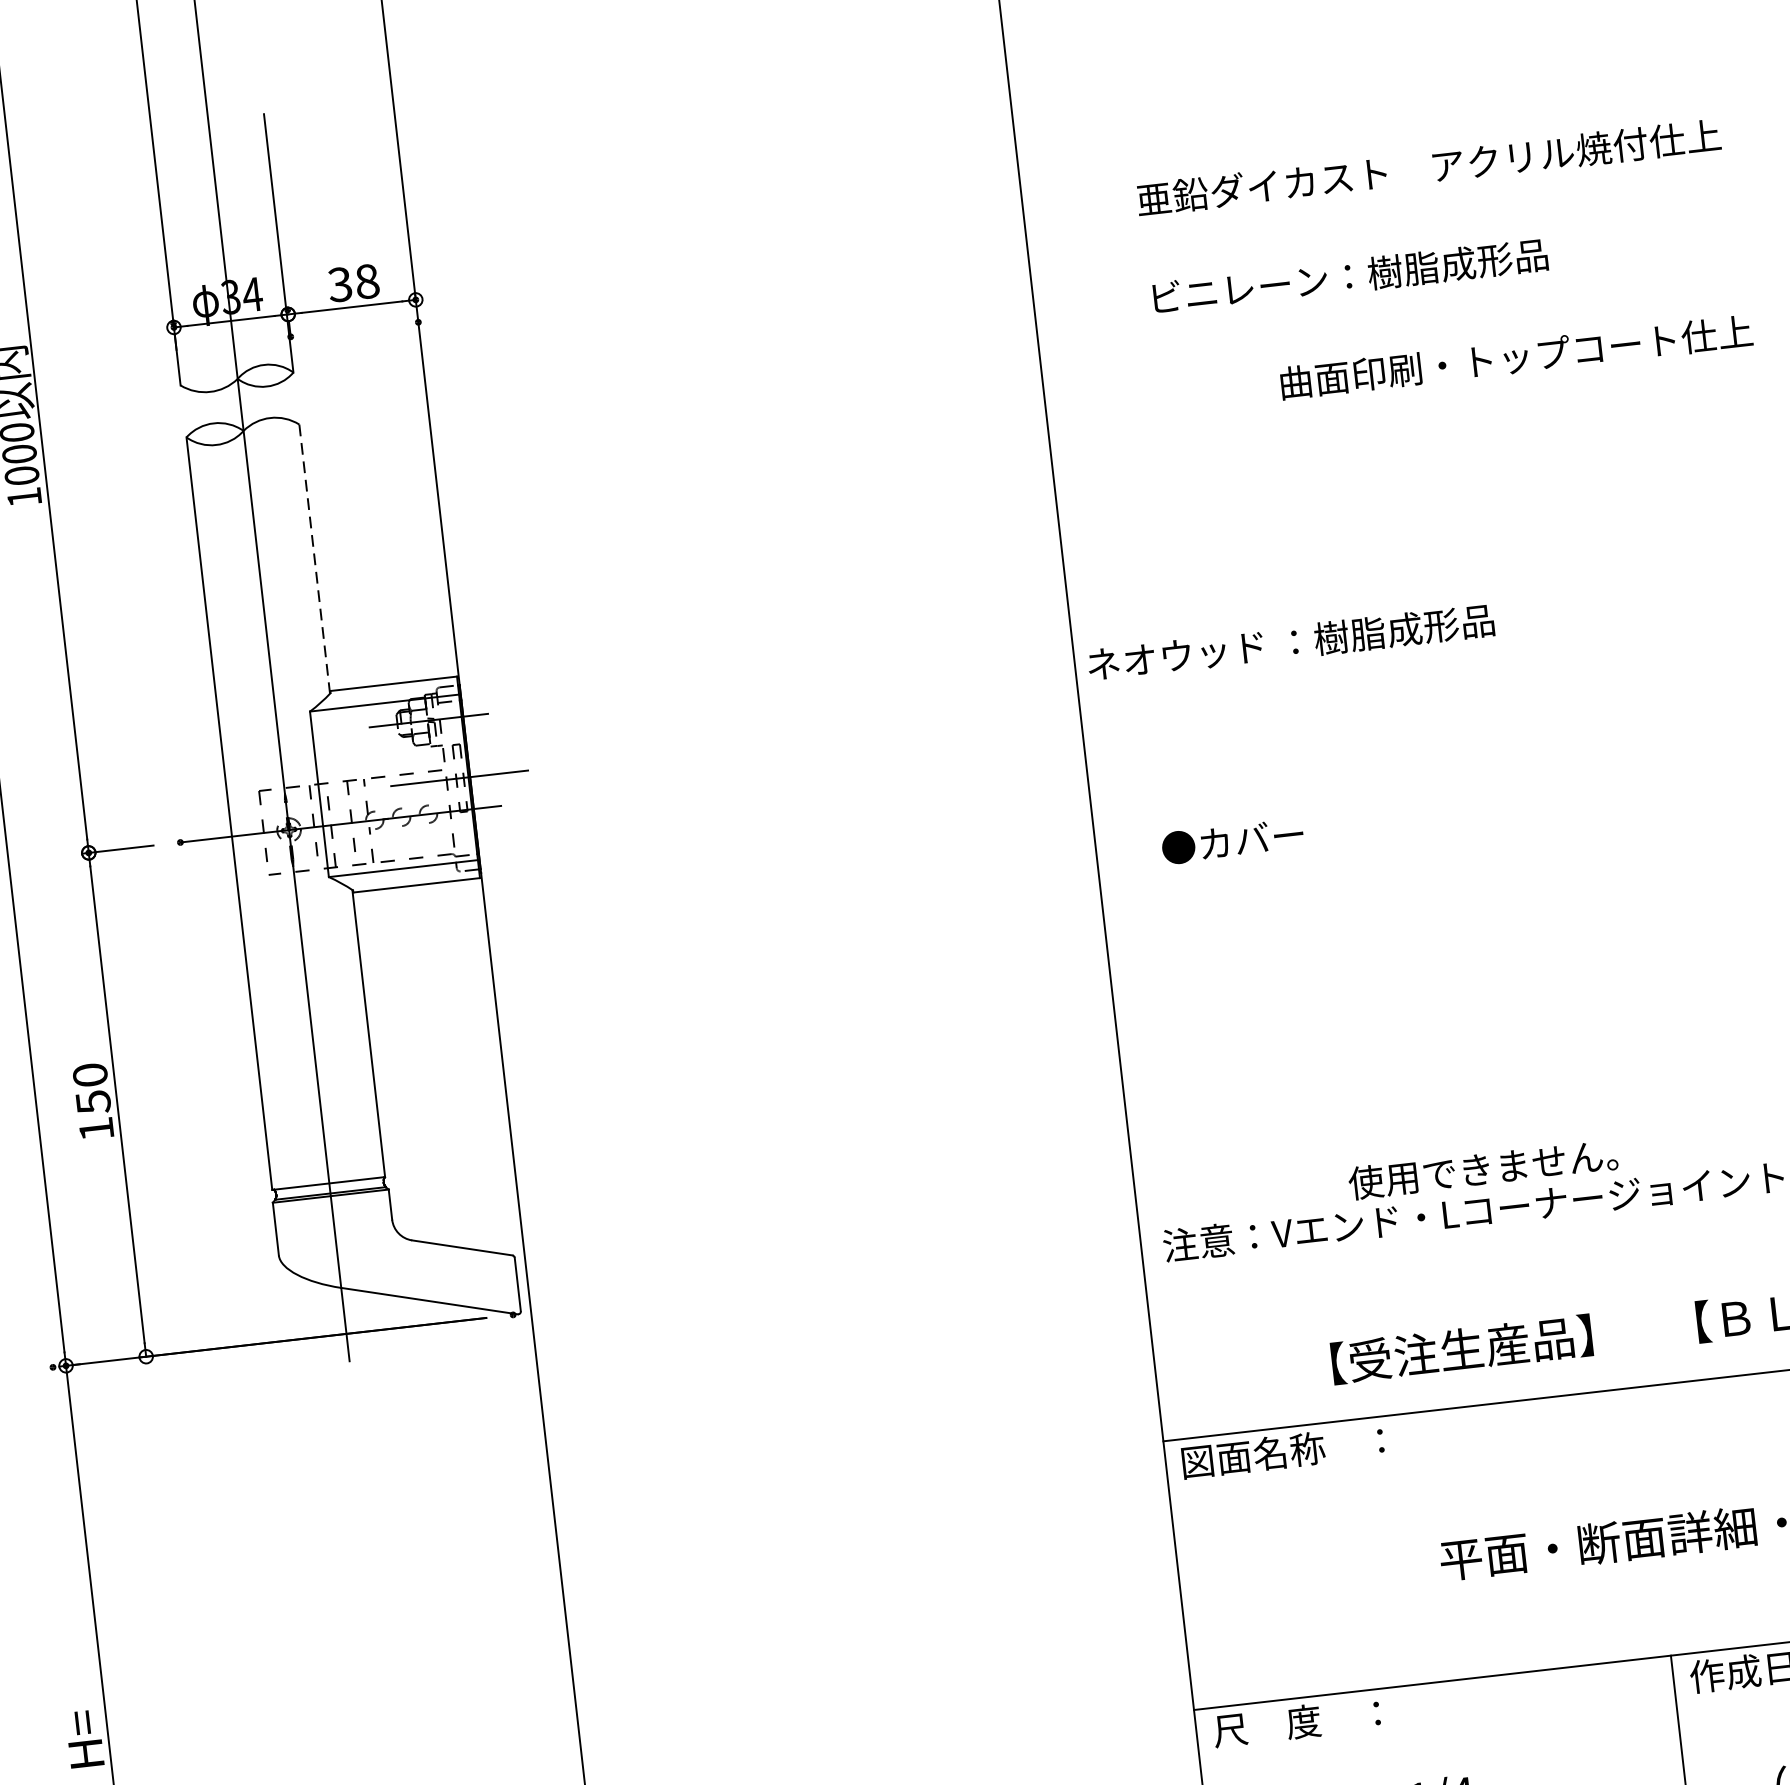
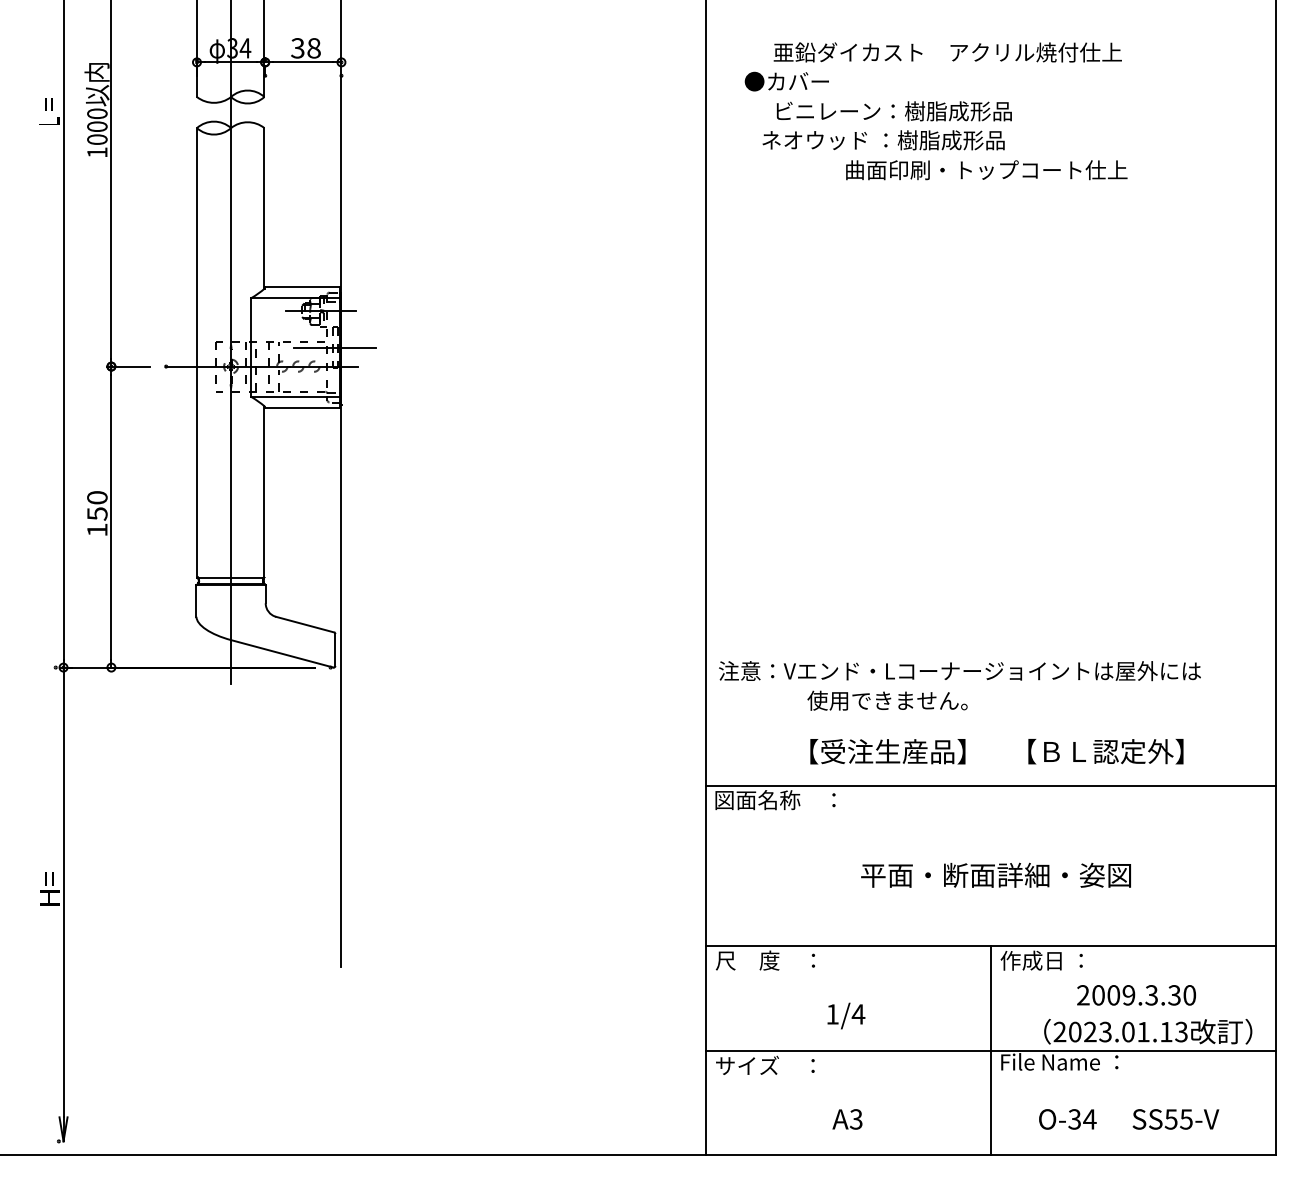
line: (314, 559) -> (264, 208), dashed -> solid
text: (1290, 642) -> (883, 140), moved
text: (1232, 841) -> (786, 81), moved
text: (1482, 1168) -> (887, 700), moved

